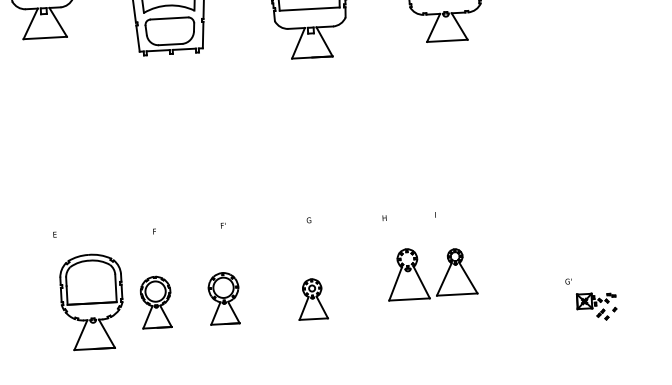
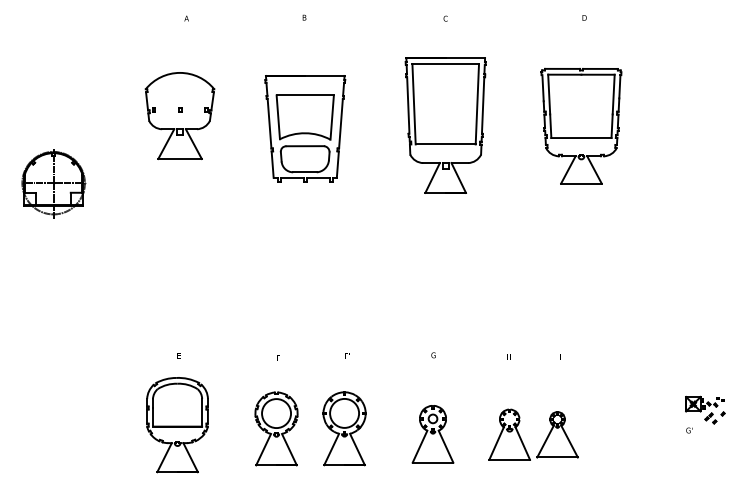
part: (420, 276) -> (521, 437), moved
part: (224, 298) -> (344, 428), size x1.43
part: (312, 299) -> (432, 434), size x1.43
part: (156, 301) -> (276, 428), size x1.43
part: (92, 302) -> (177, 425), moved
part: (597, 306) -> (705, 409), moved

